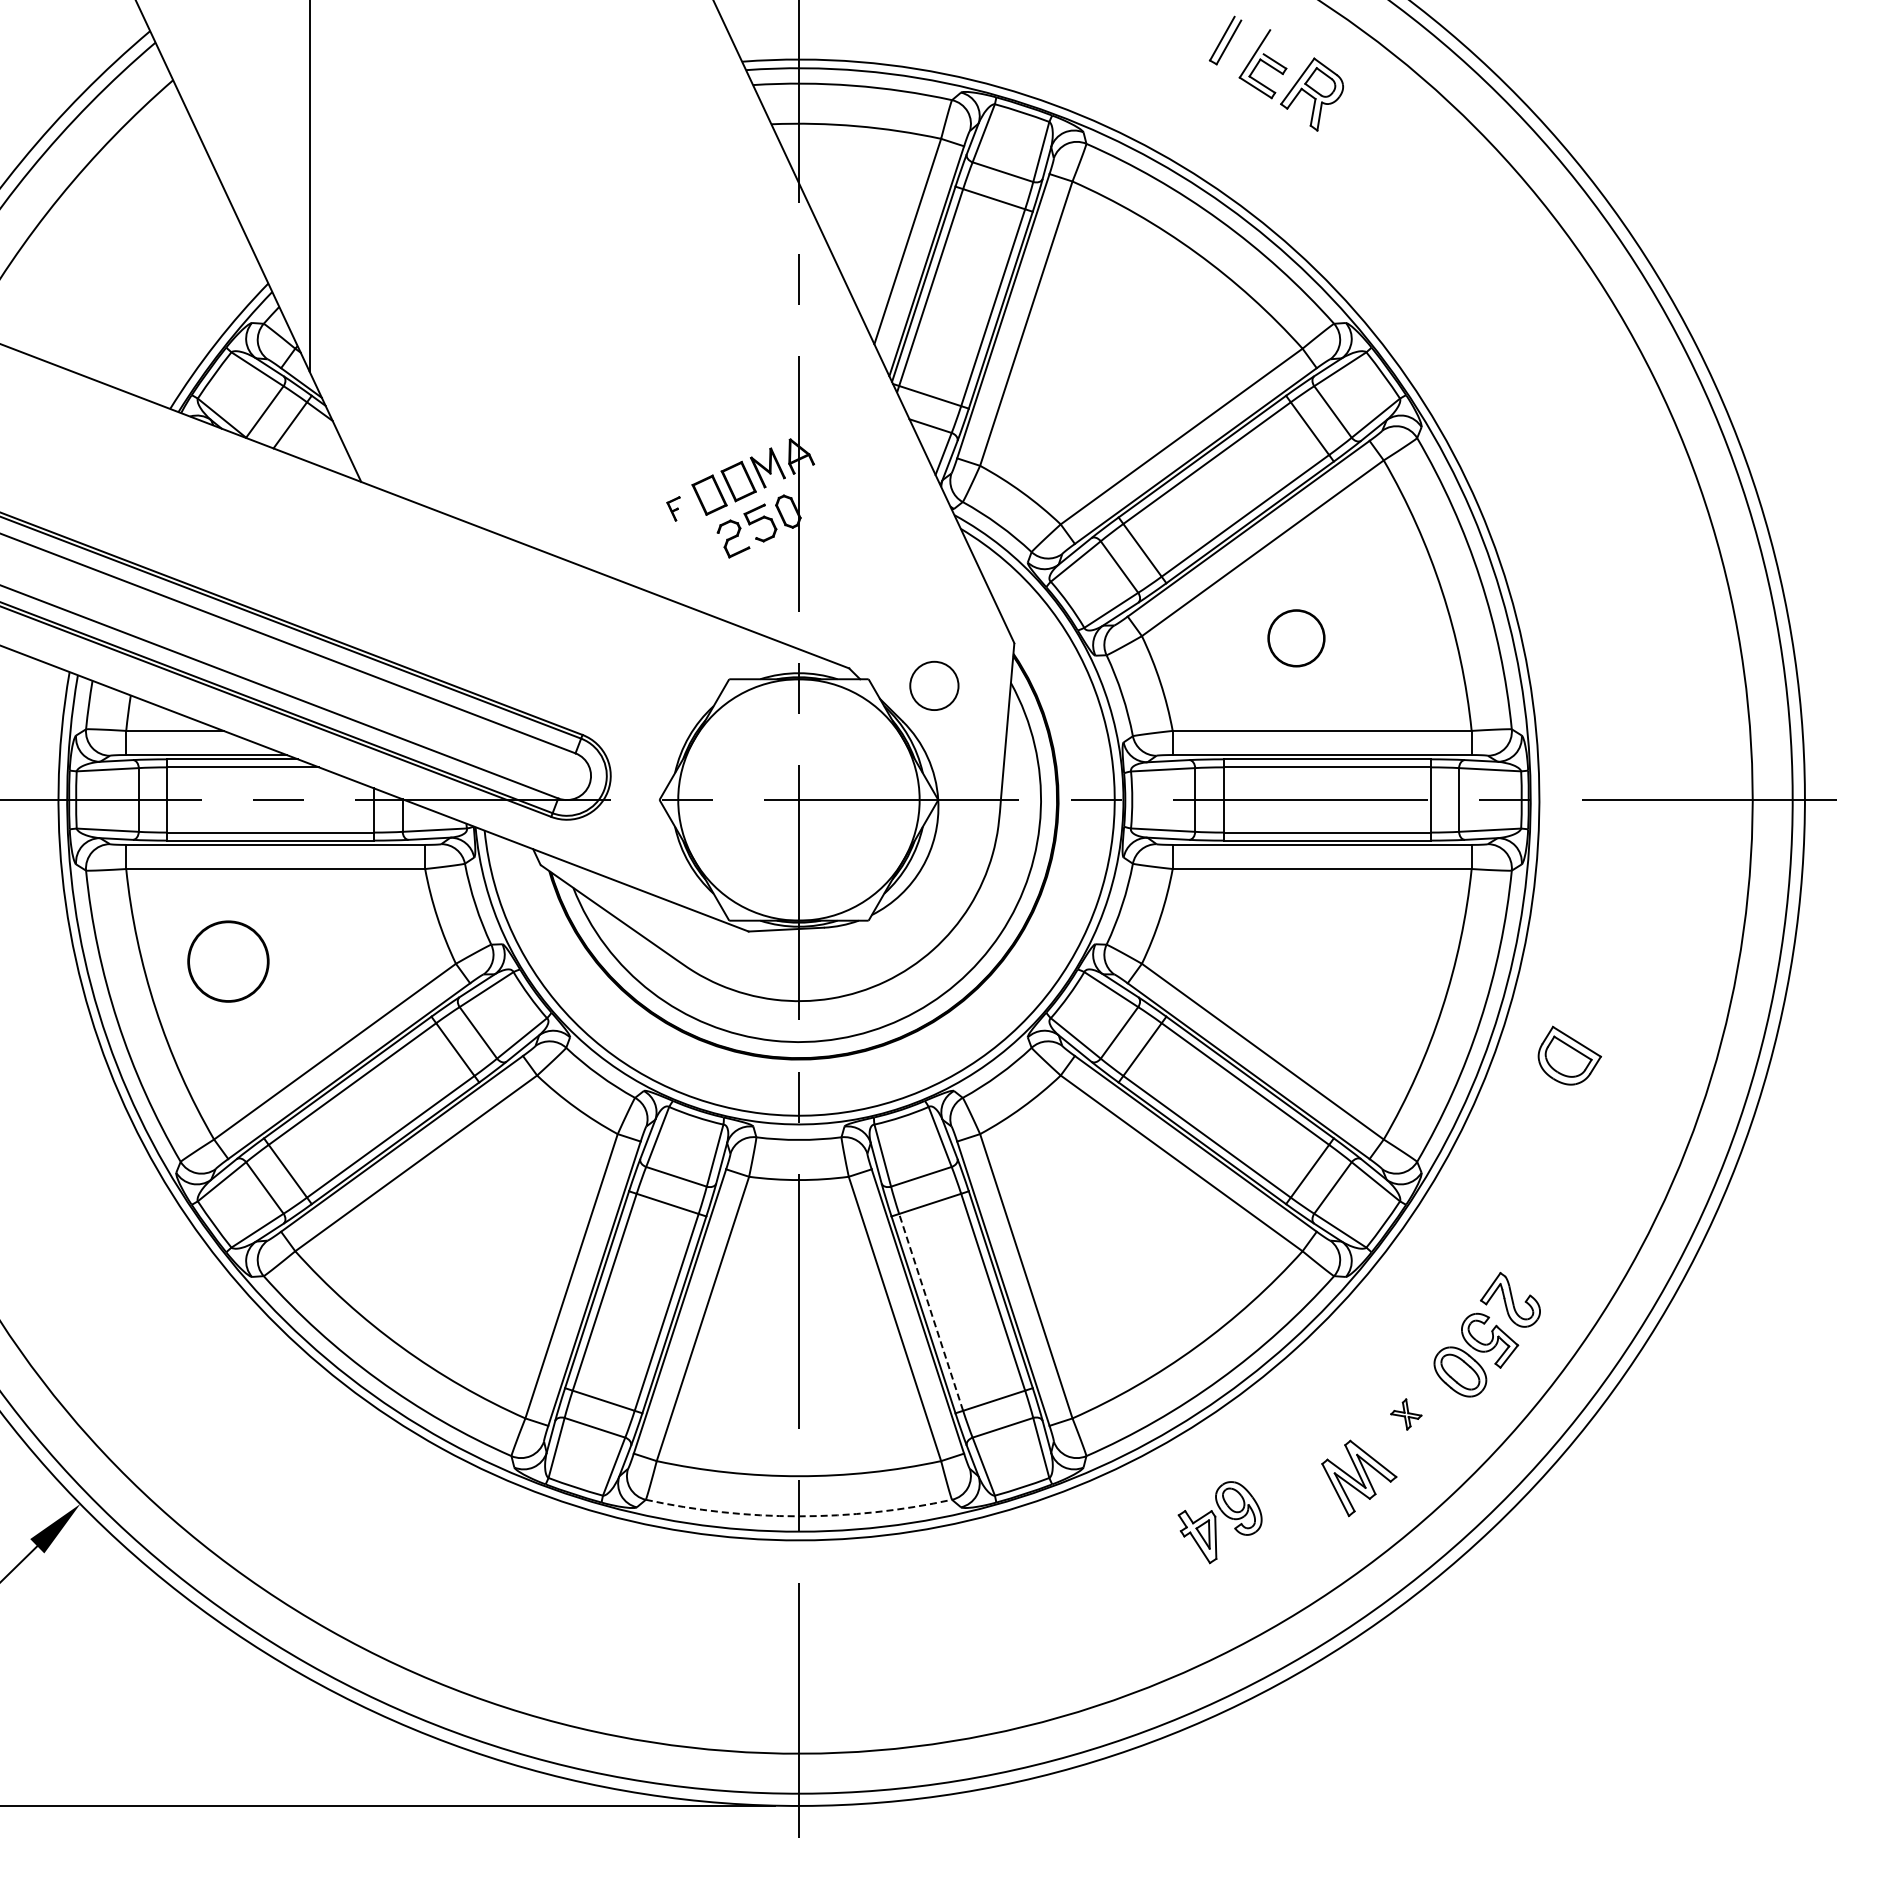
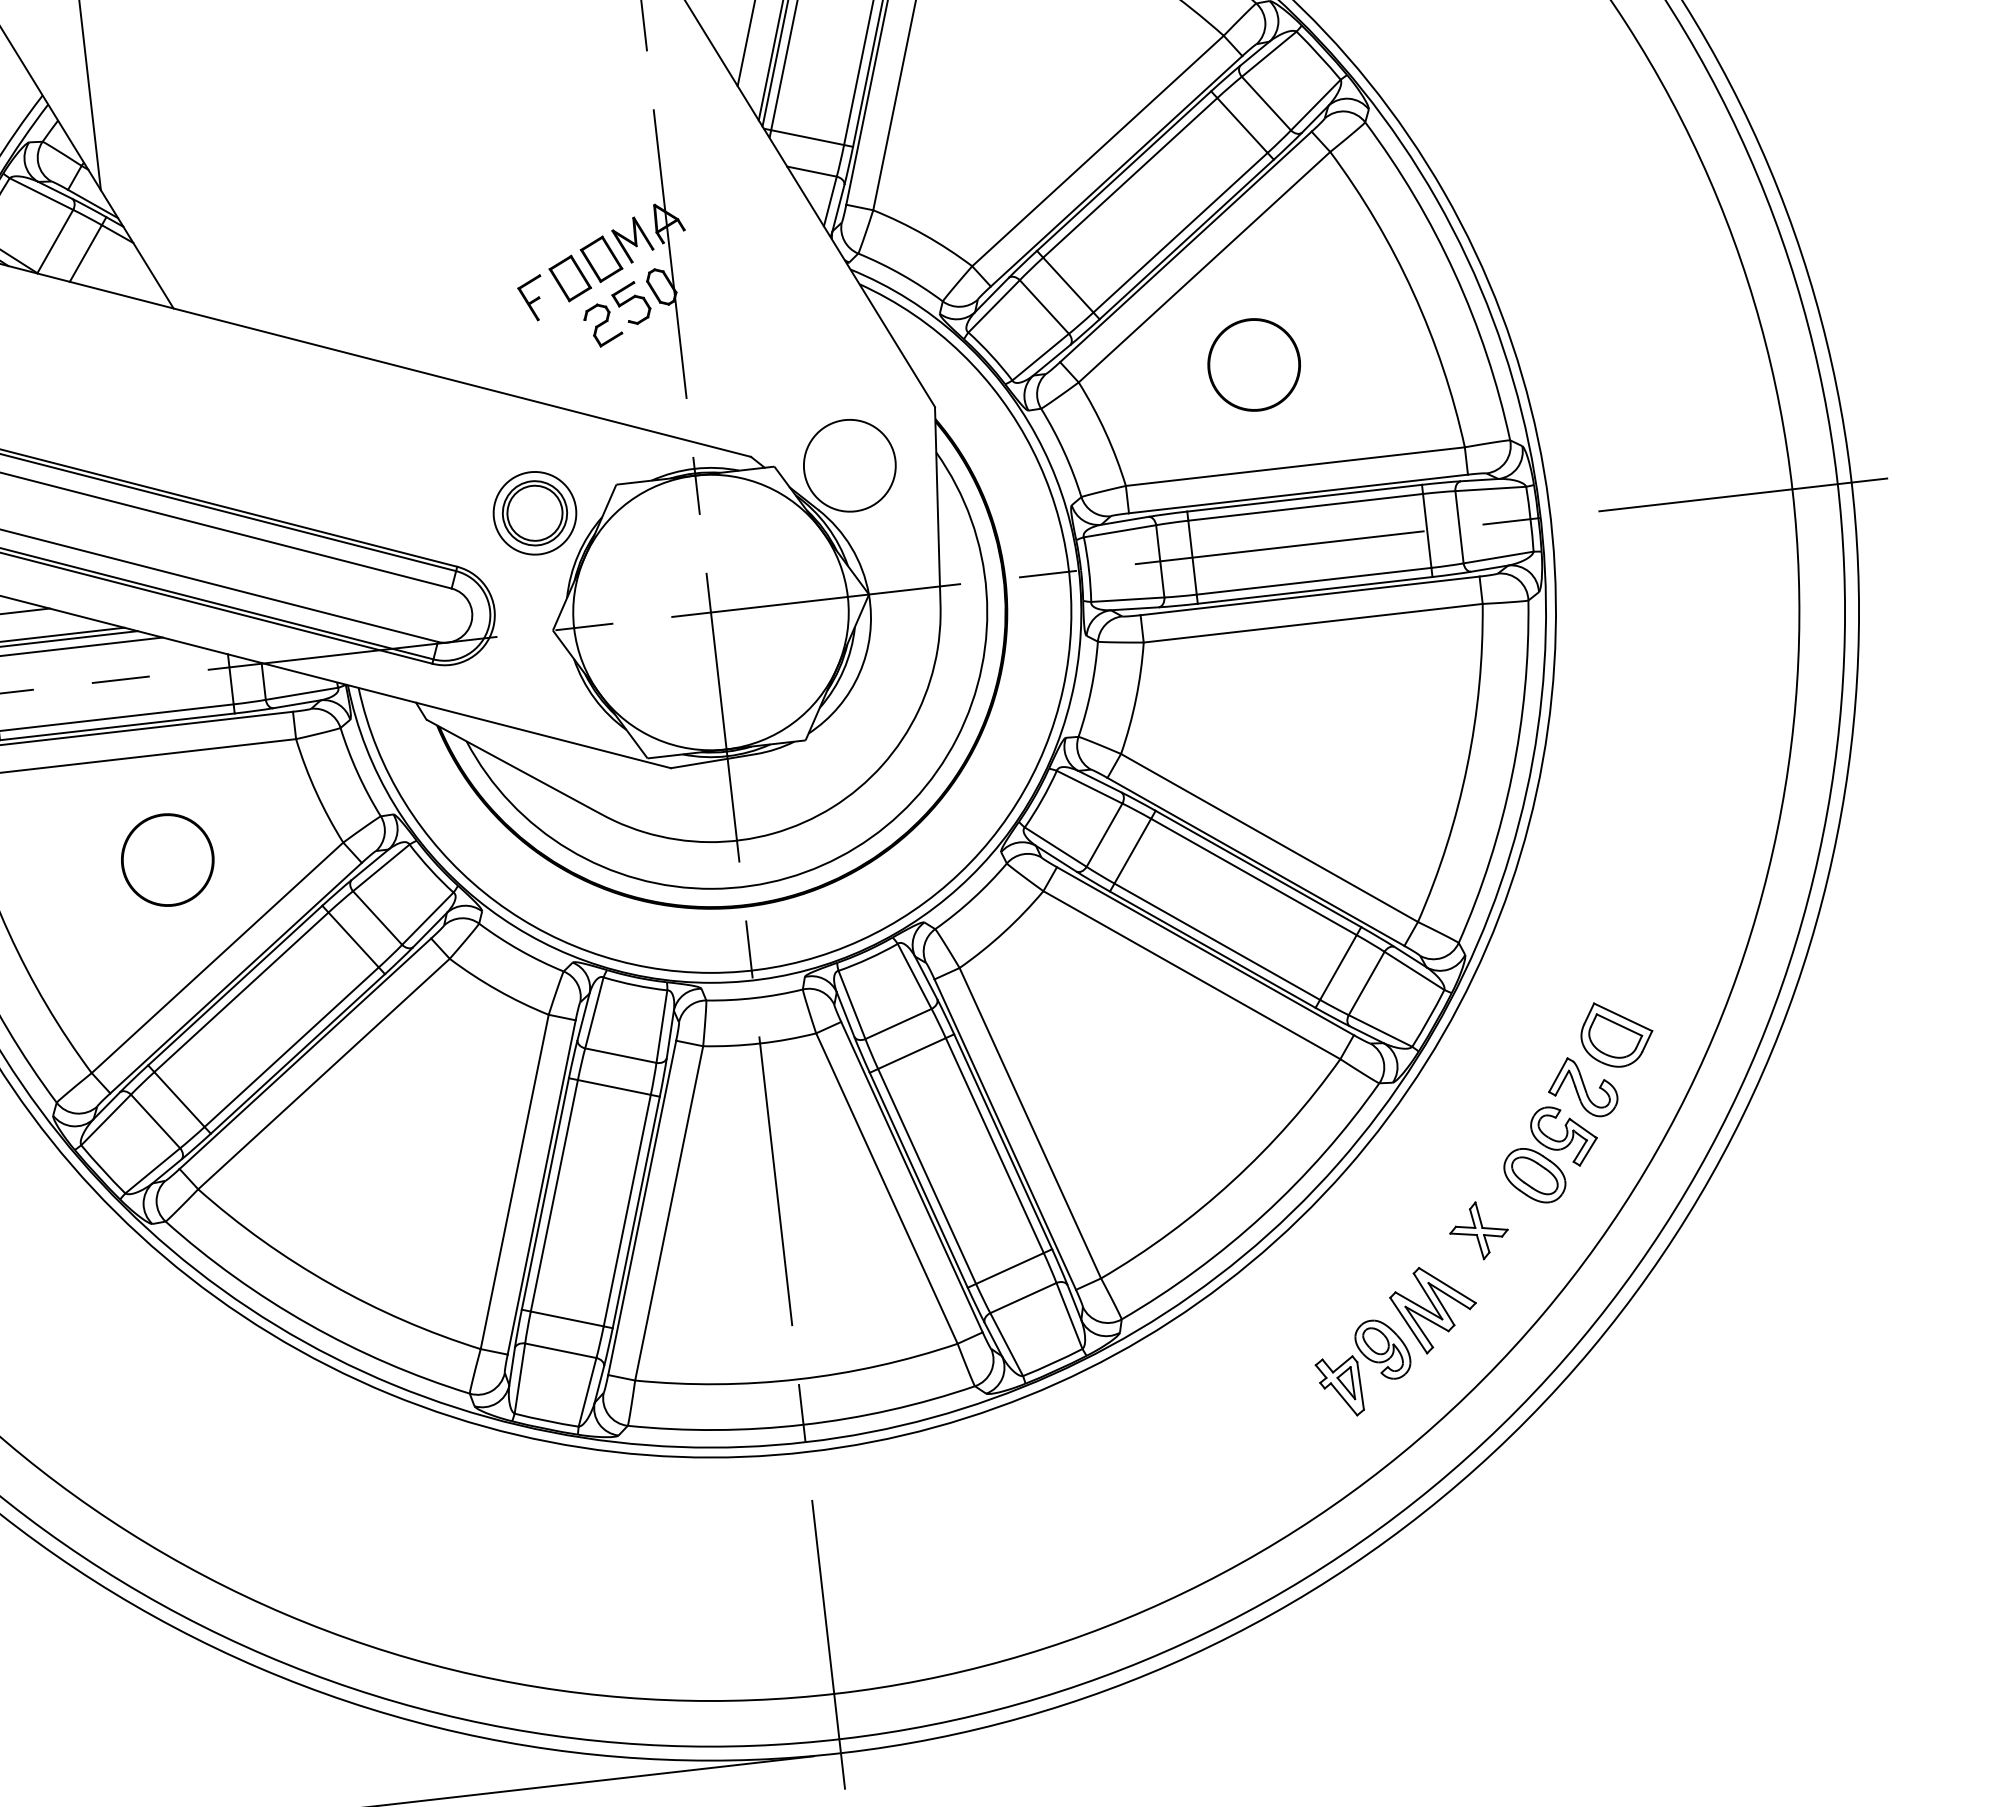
part: (673, 508) -> (531, 298), size x1.67
circle: (1296, 638) -> (1254, 365), size x1.43
circle: (934, 685) -> (849, 465), size x1.67
part: (655, 696) -> (534, 513), added
circle: (228, 961) -> (167, 859), moved
part: (1569, 1055) -> (1616, 1033), moved
line: (931, 1311) -> (927, 1175), dashed -> solid
part: (1406, 1414) -> (1479, 1230), size x1.67
arc: (798, 1516) -> (803, 1425), dashed -> solid
part: (1219, 1522) -> (1362, 1368), moved

